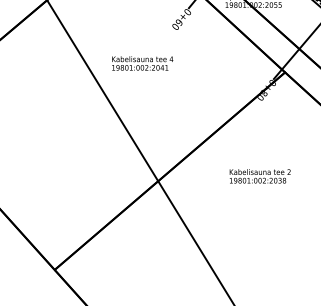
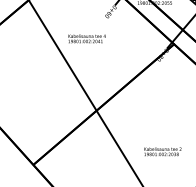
text: (259, 175) -> (162, 151), moved

